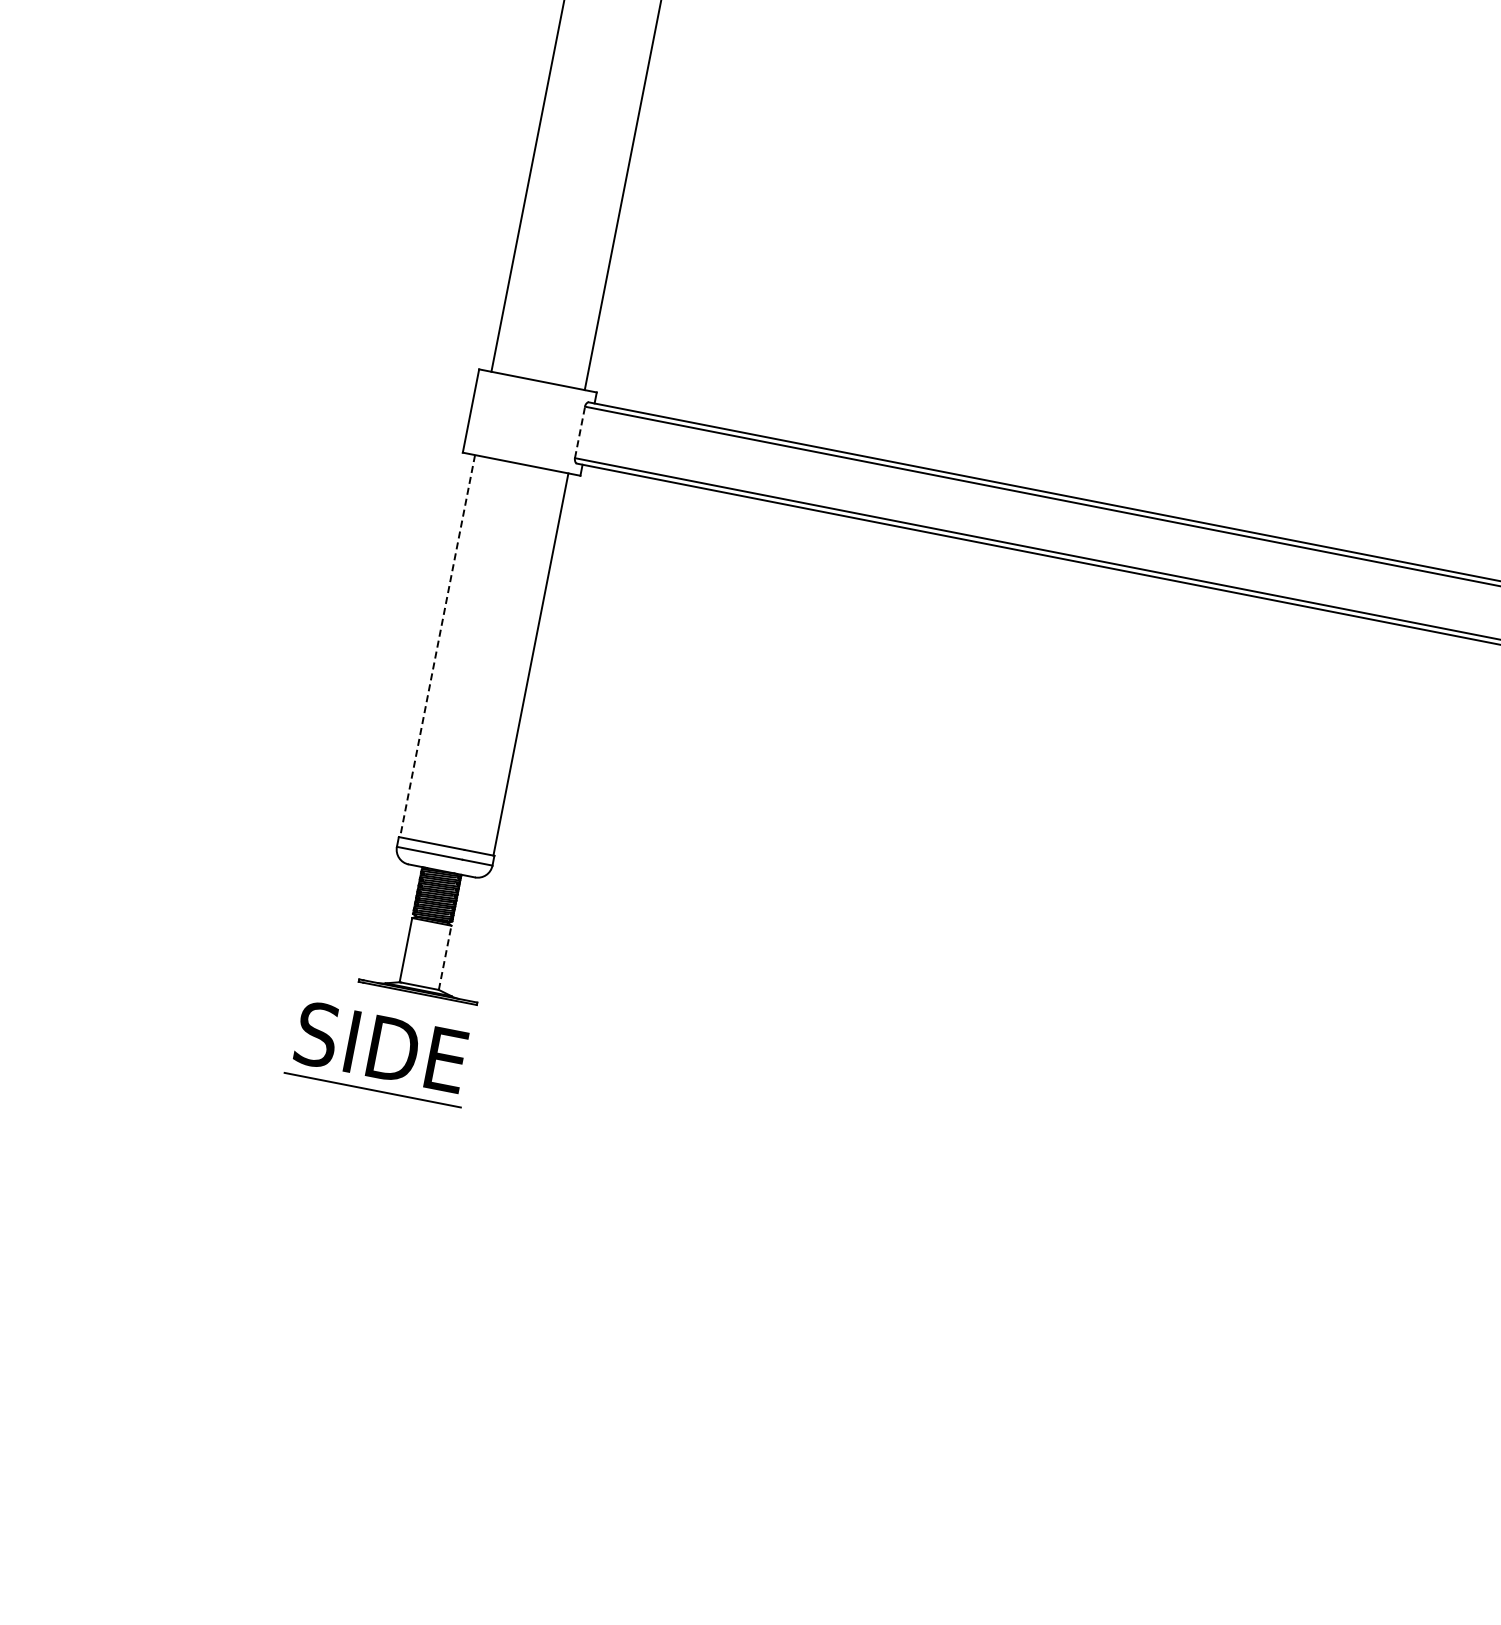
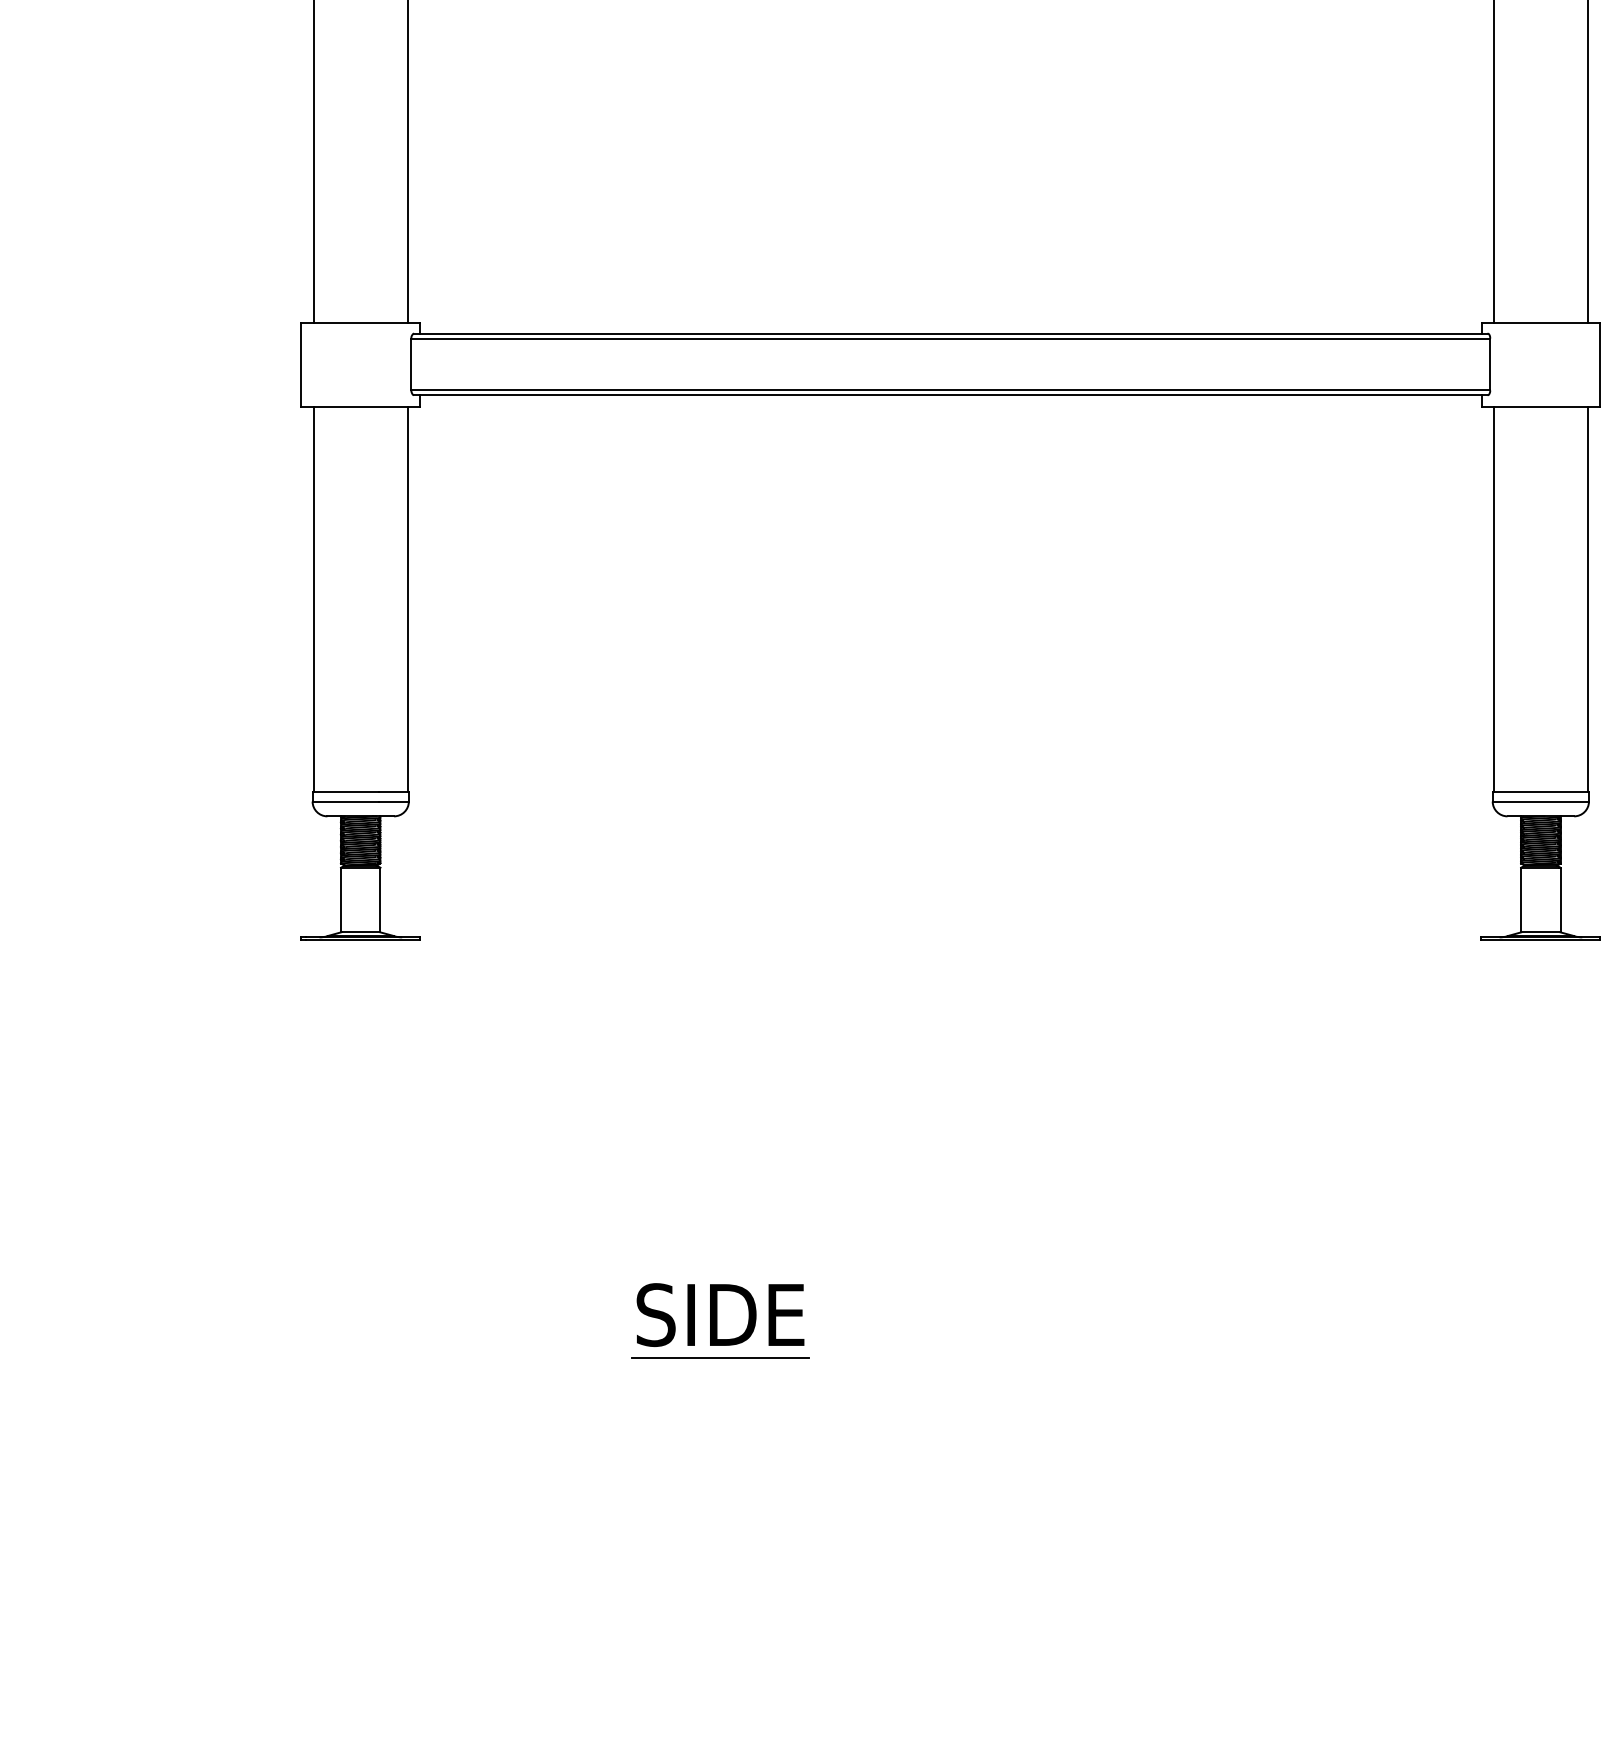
line: (580, 432) -> (411, 364), dashed -> solid
line: (437, 646) -> (313, 599), dashed -> solid
line: (445, 957) -> (380, 899), dashed -> solid
part: (380, 1052) -> (720, 1320), moved

